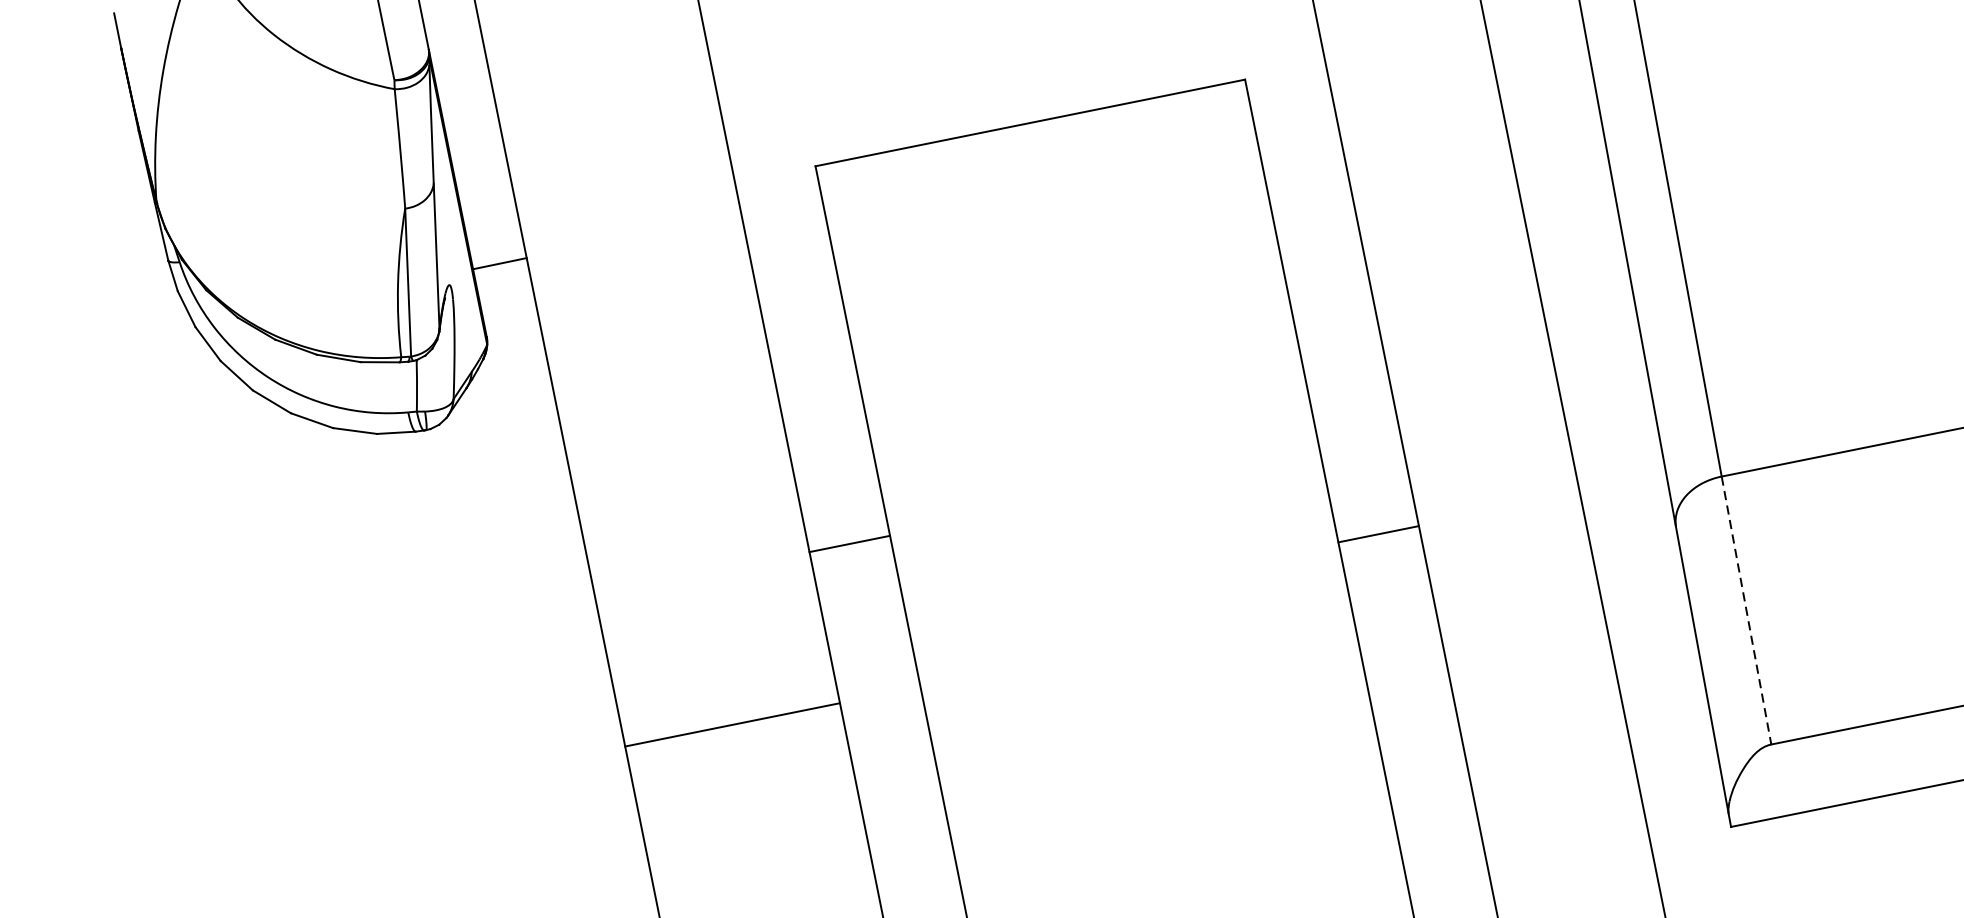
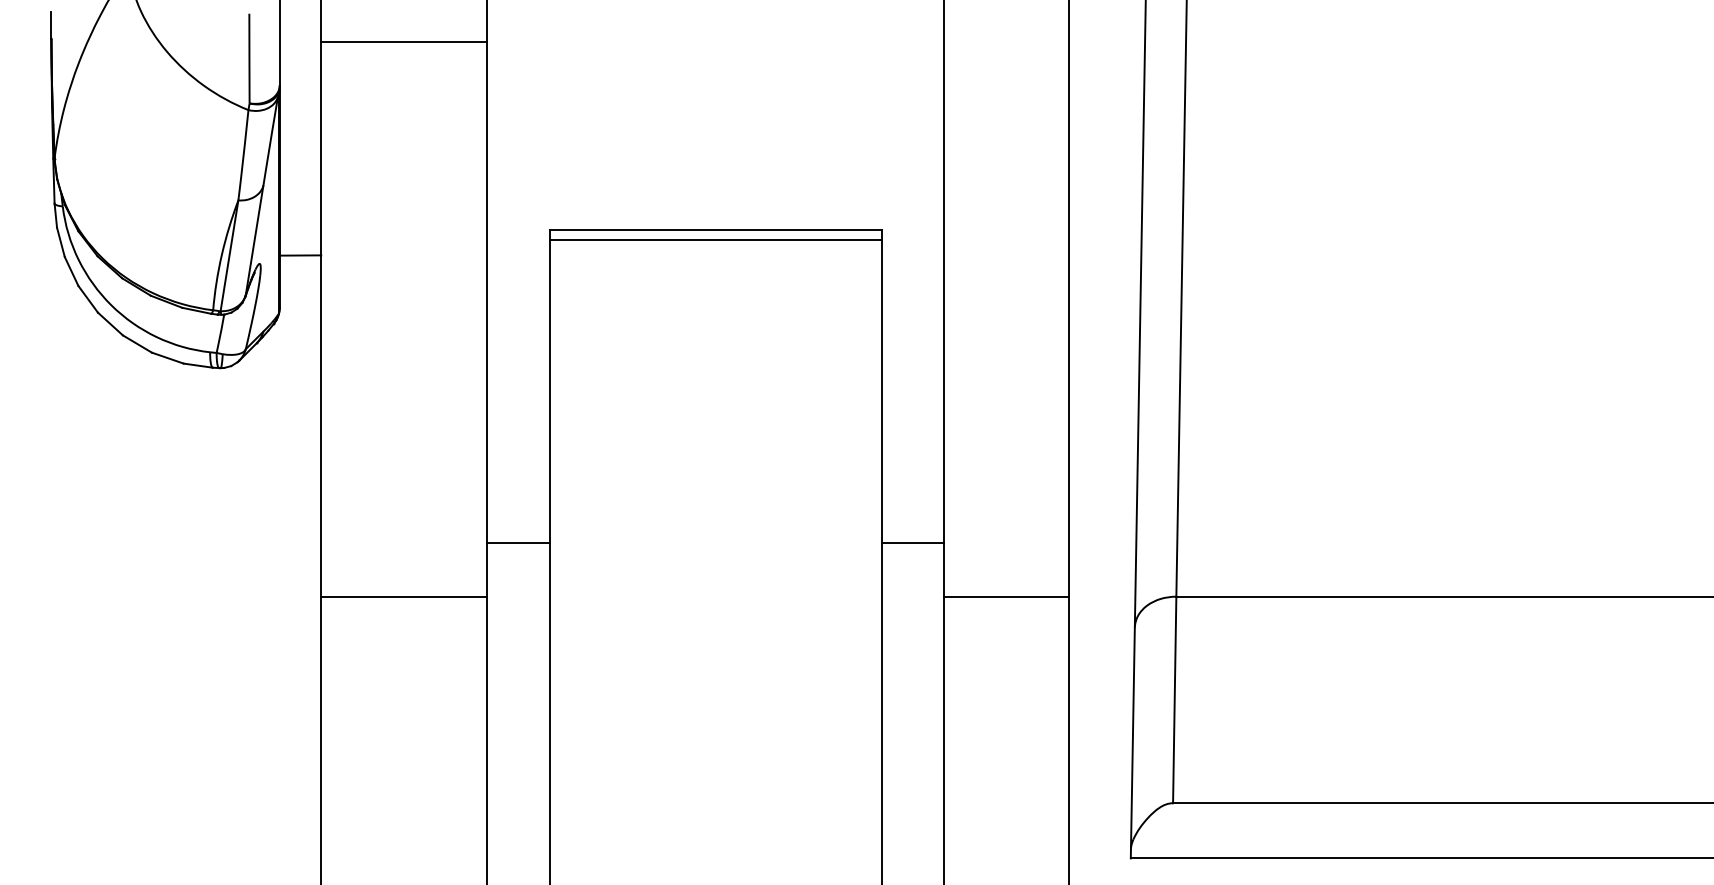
line: (1032, 136) -> (715, 240), added
line: (1500, 520) -> (1005, 596), added
line: (1378, 534) -> (912, 543), moved
line: (849, 544) -> (518, 543), moved
line: (1746, 611) -> (1174, 700), dashed -> solid
line: (733, 725) -> (404, 597), moved

